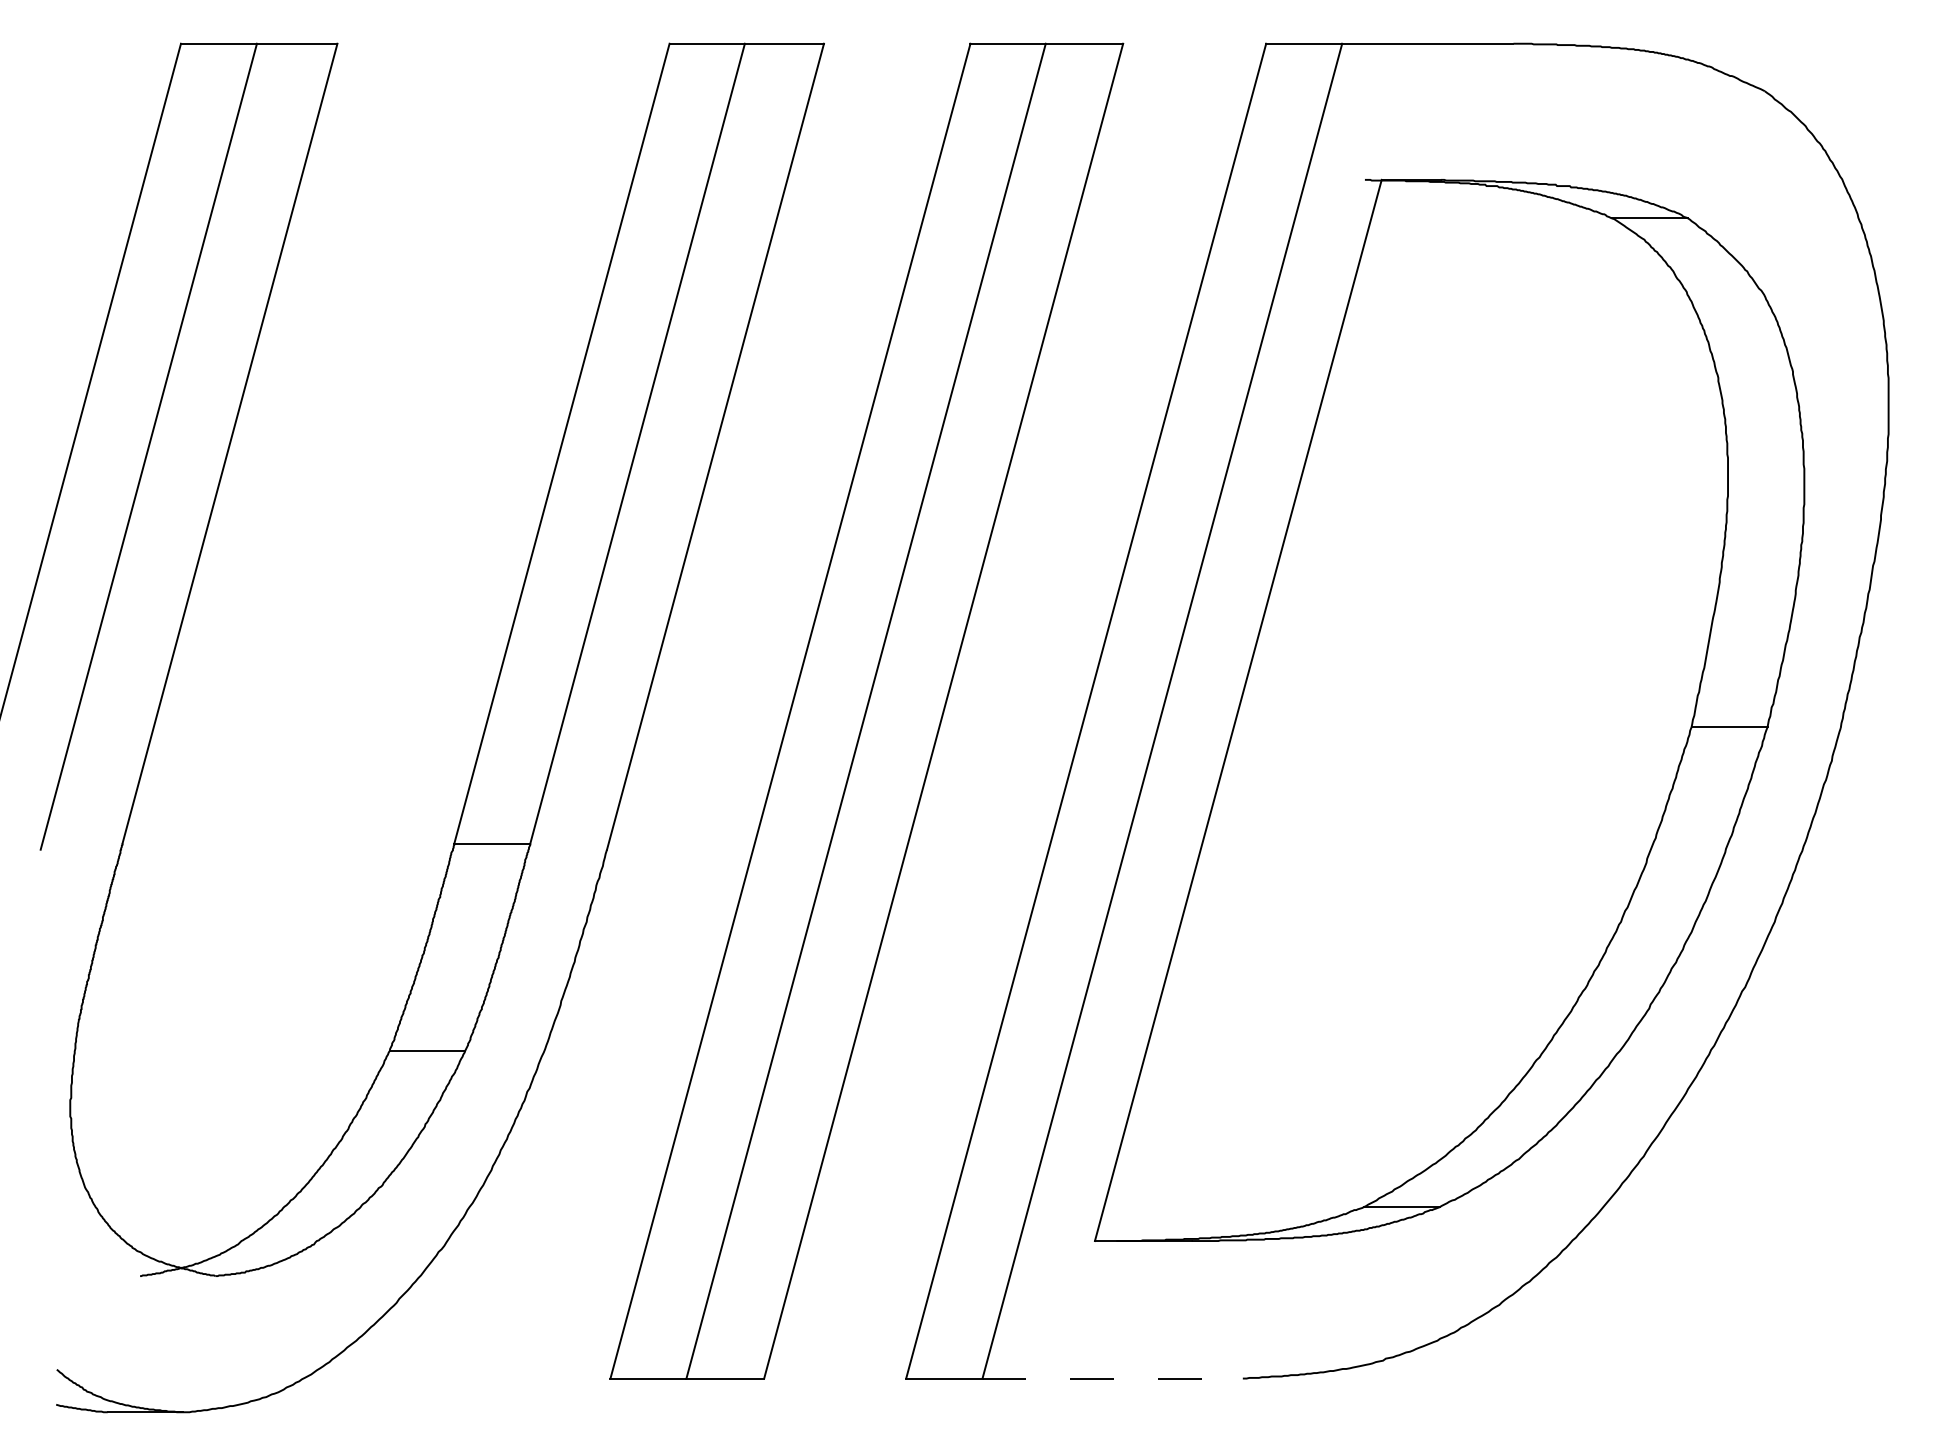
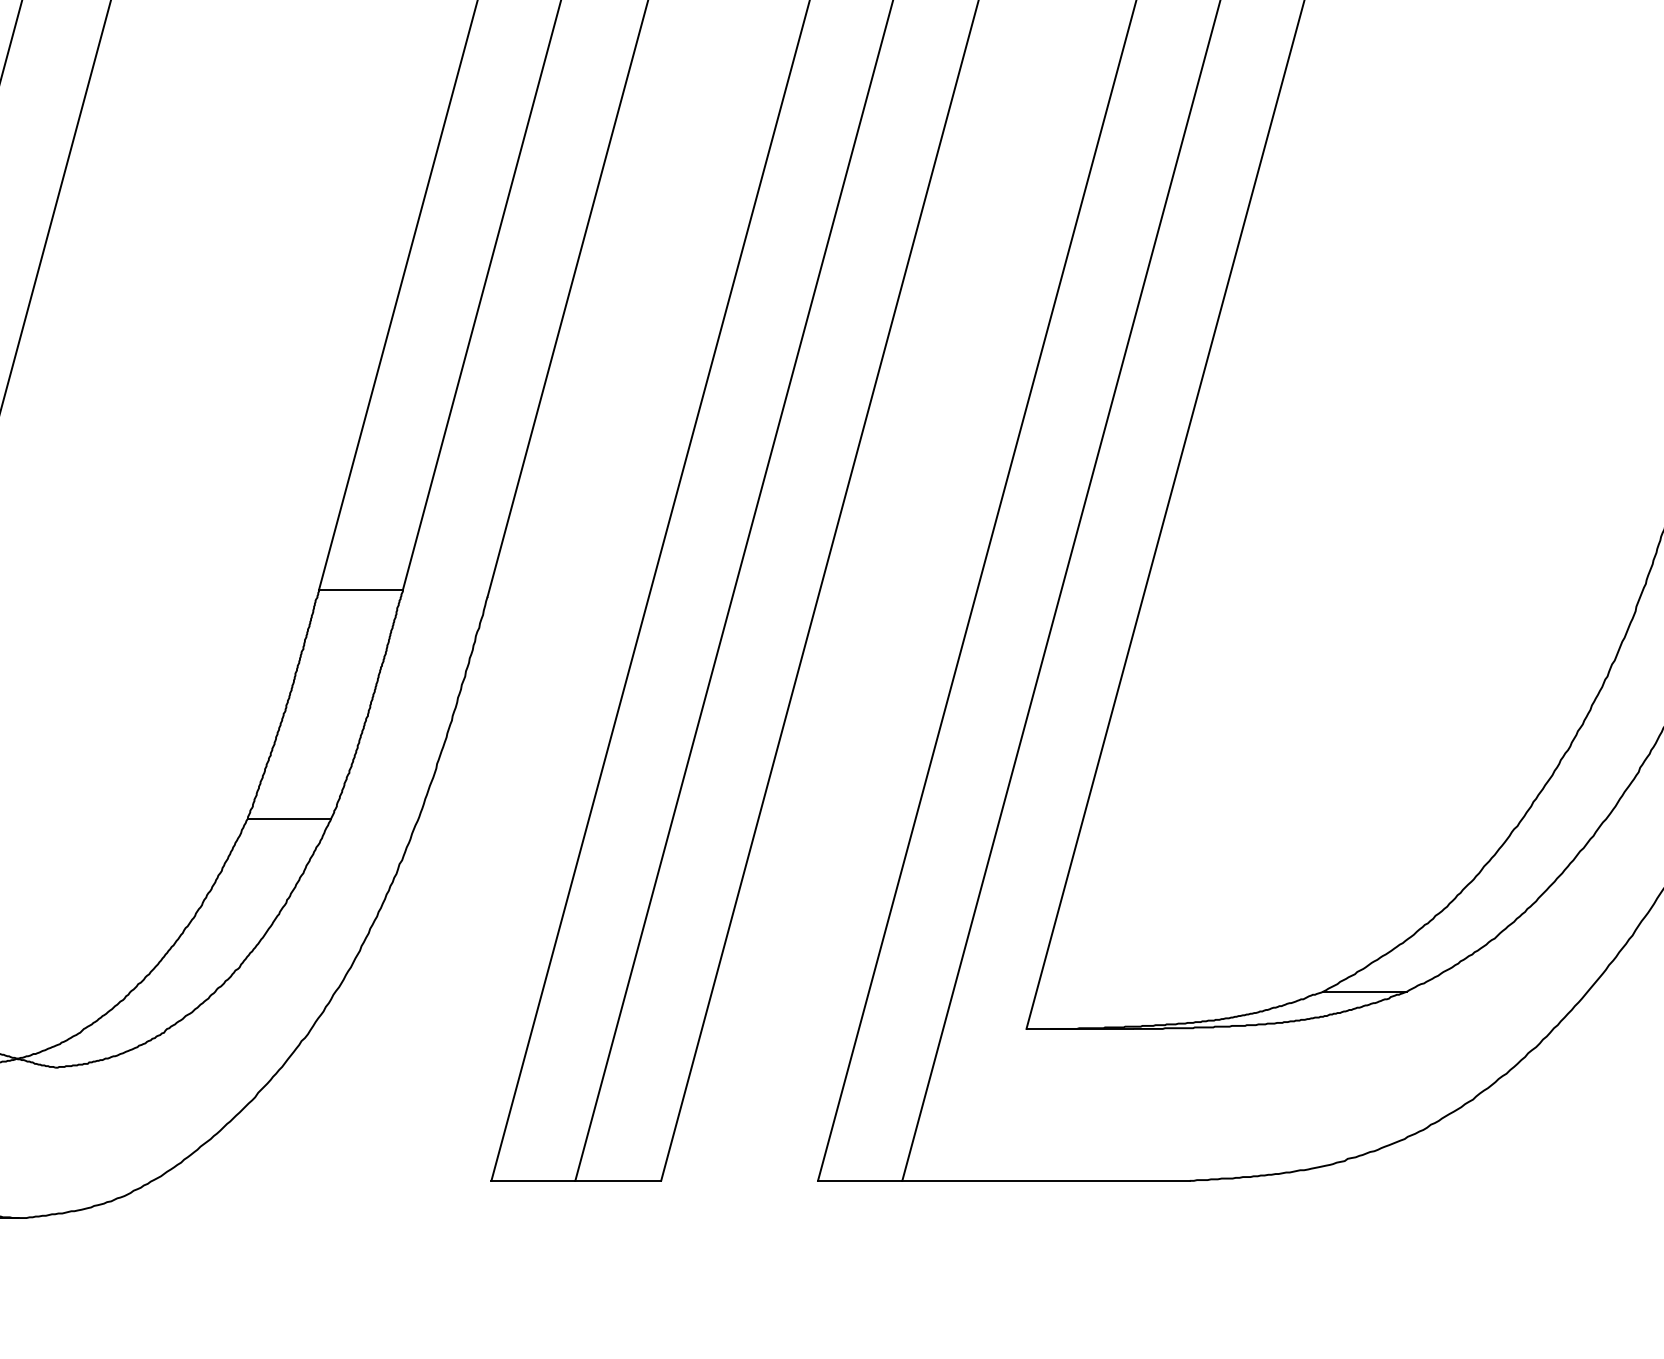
line: (1113, 1378) -> (1046, 1180), dashed -> solid

